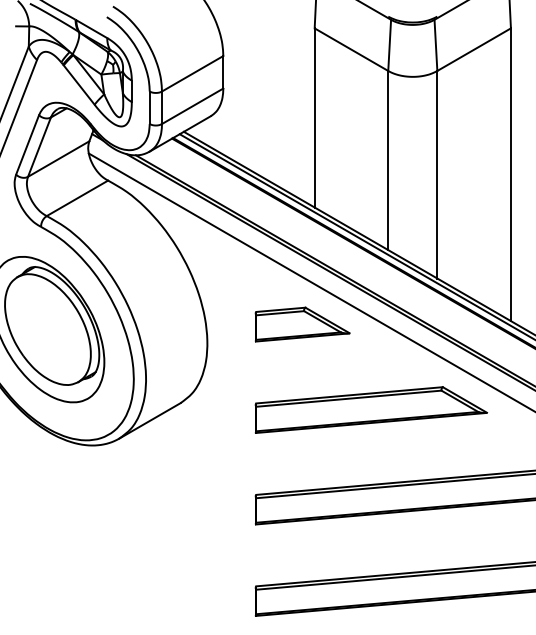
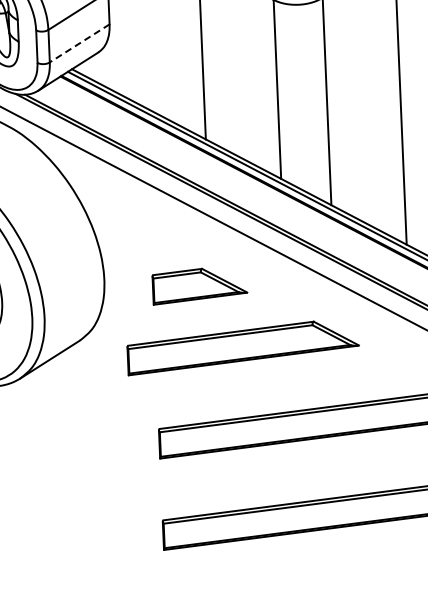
line: (192, 106) -> (79, 43), solid -> dashed
part: (302, 324) -> (199, 285), moved
part: (370, 409) -> (242, 347), moved

